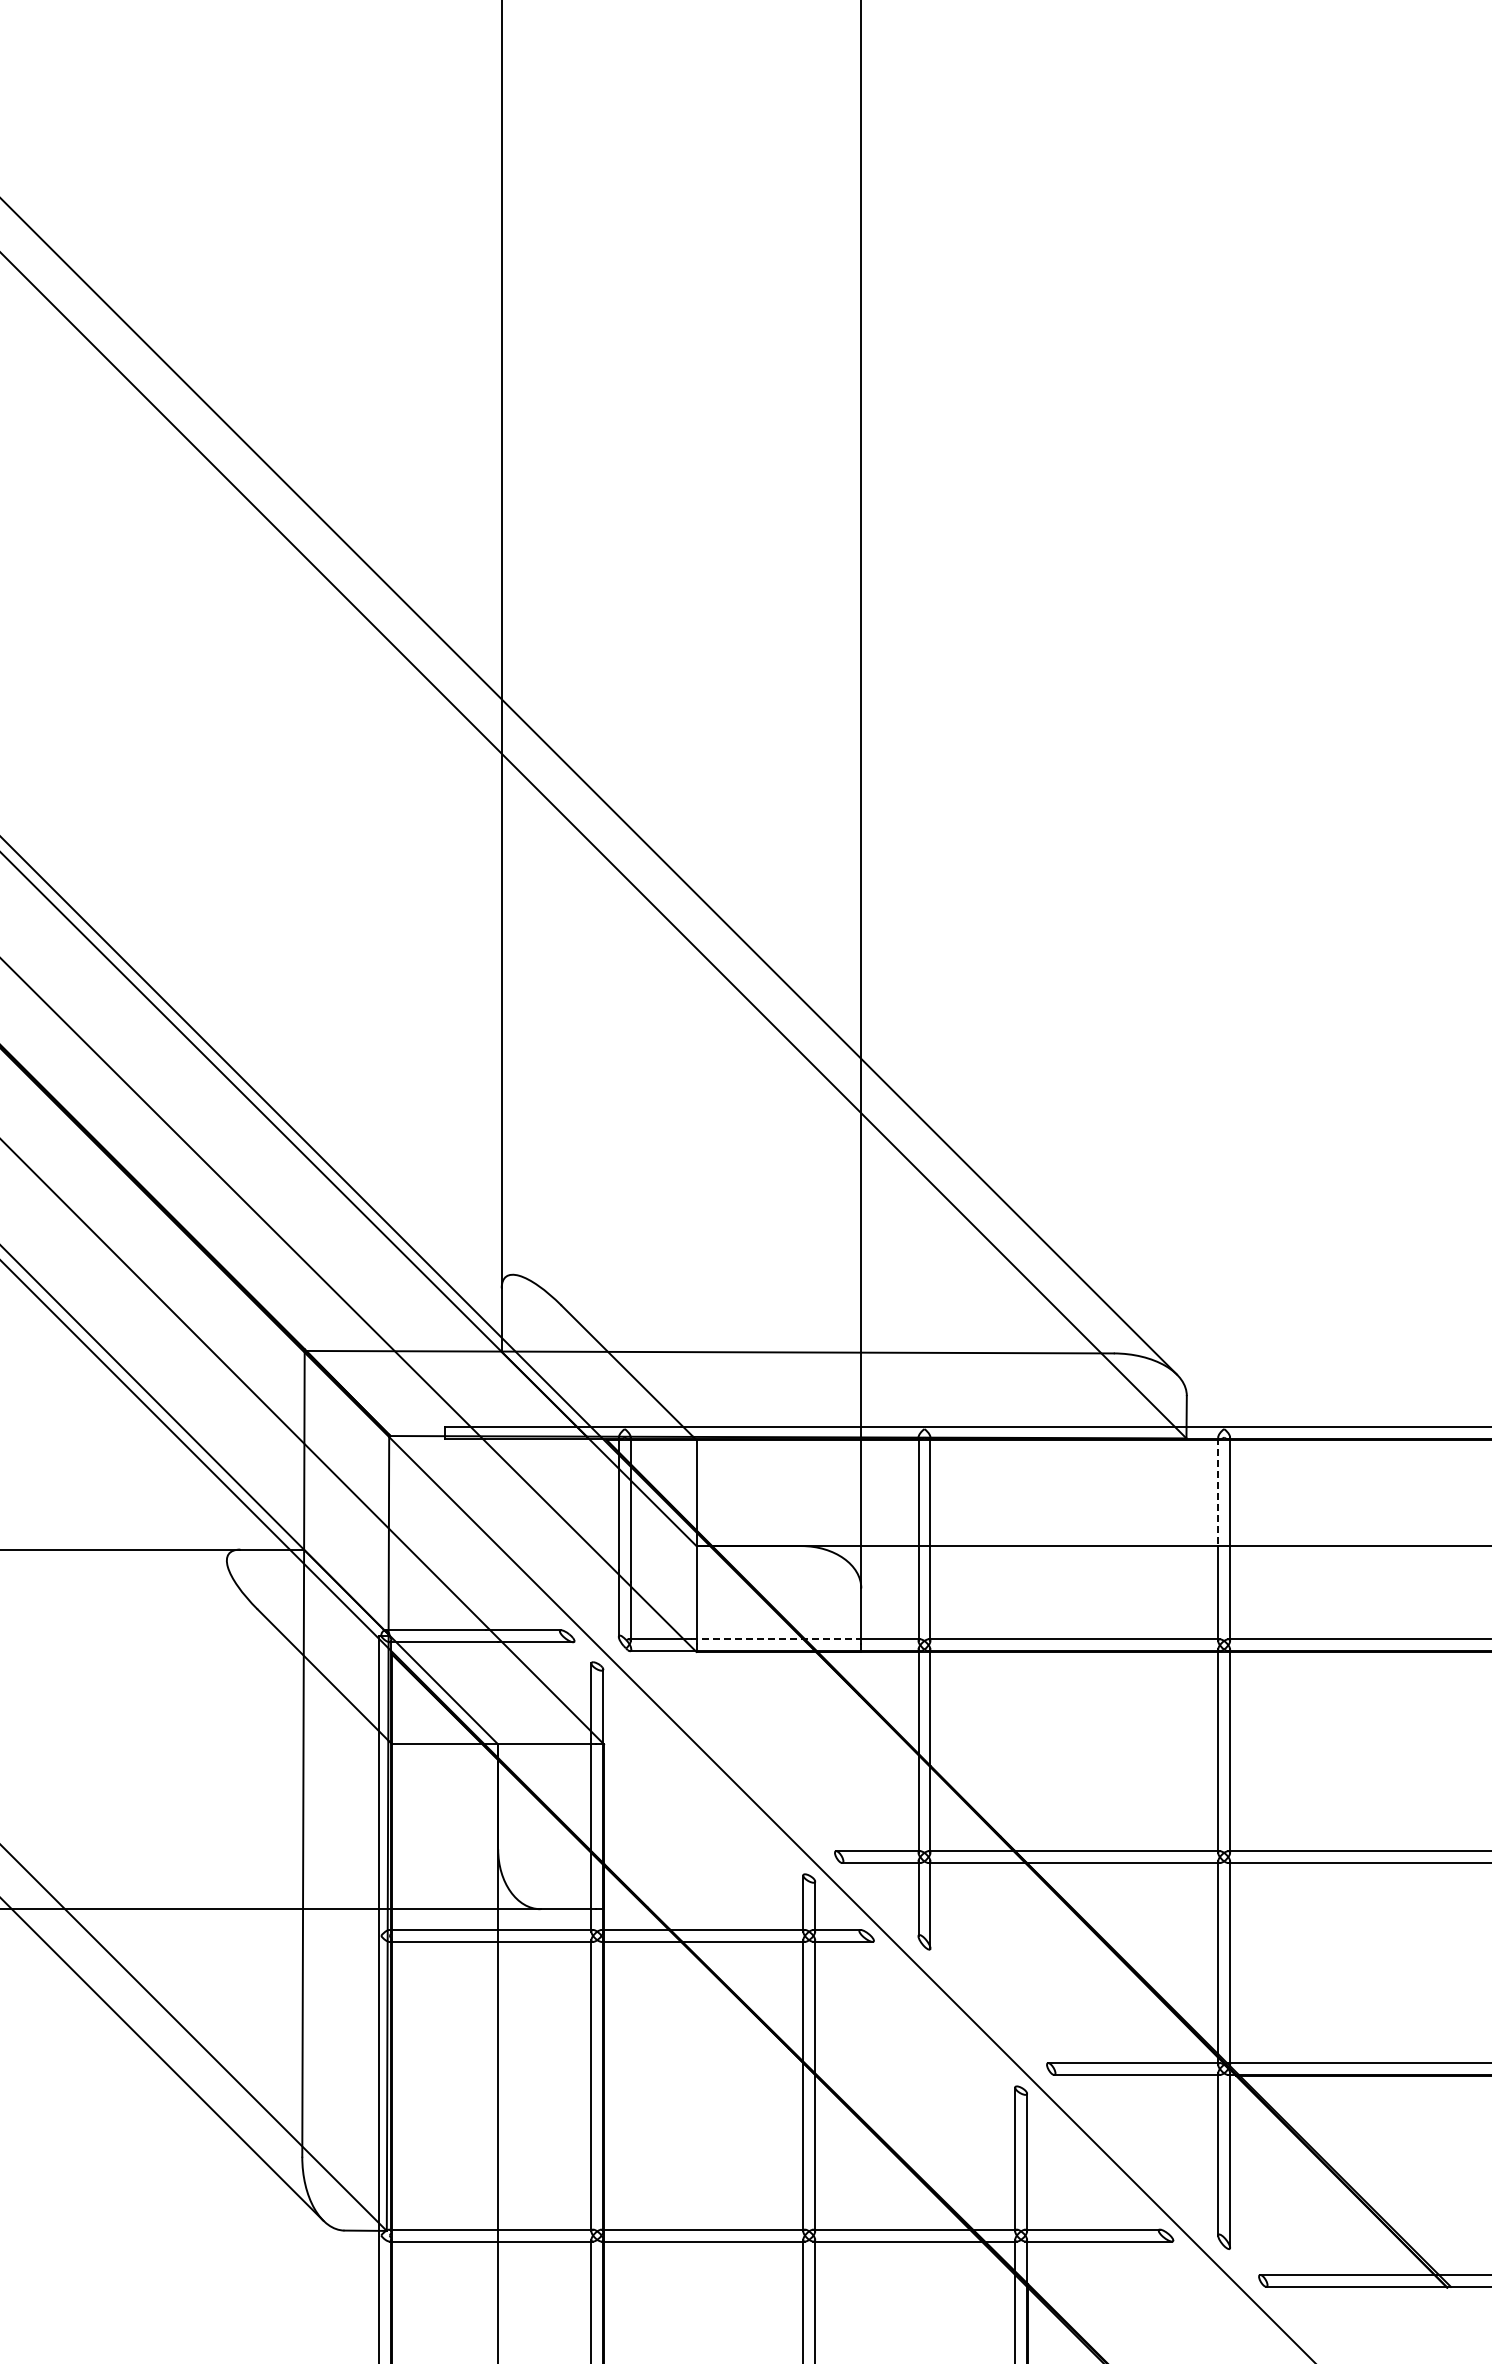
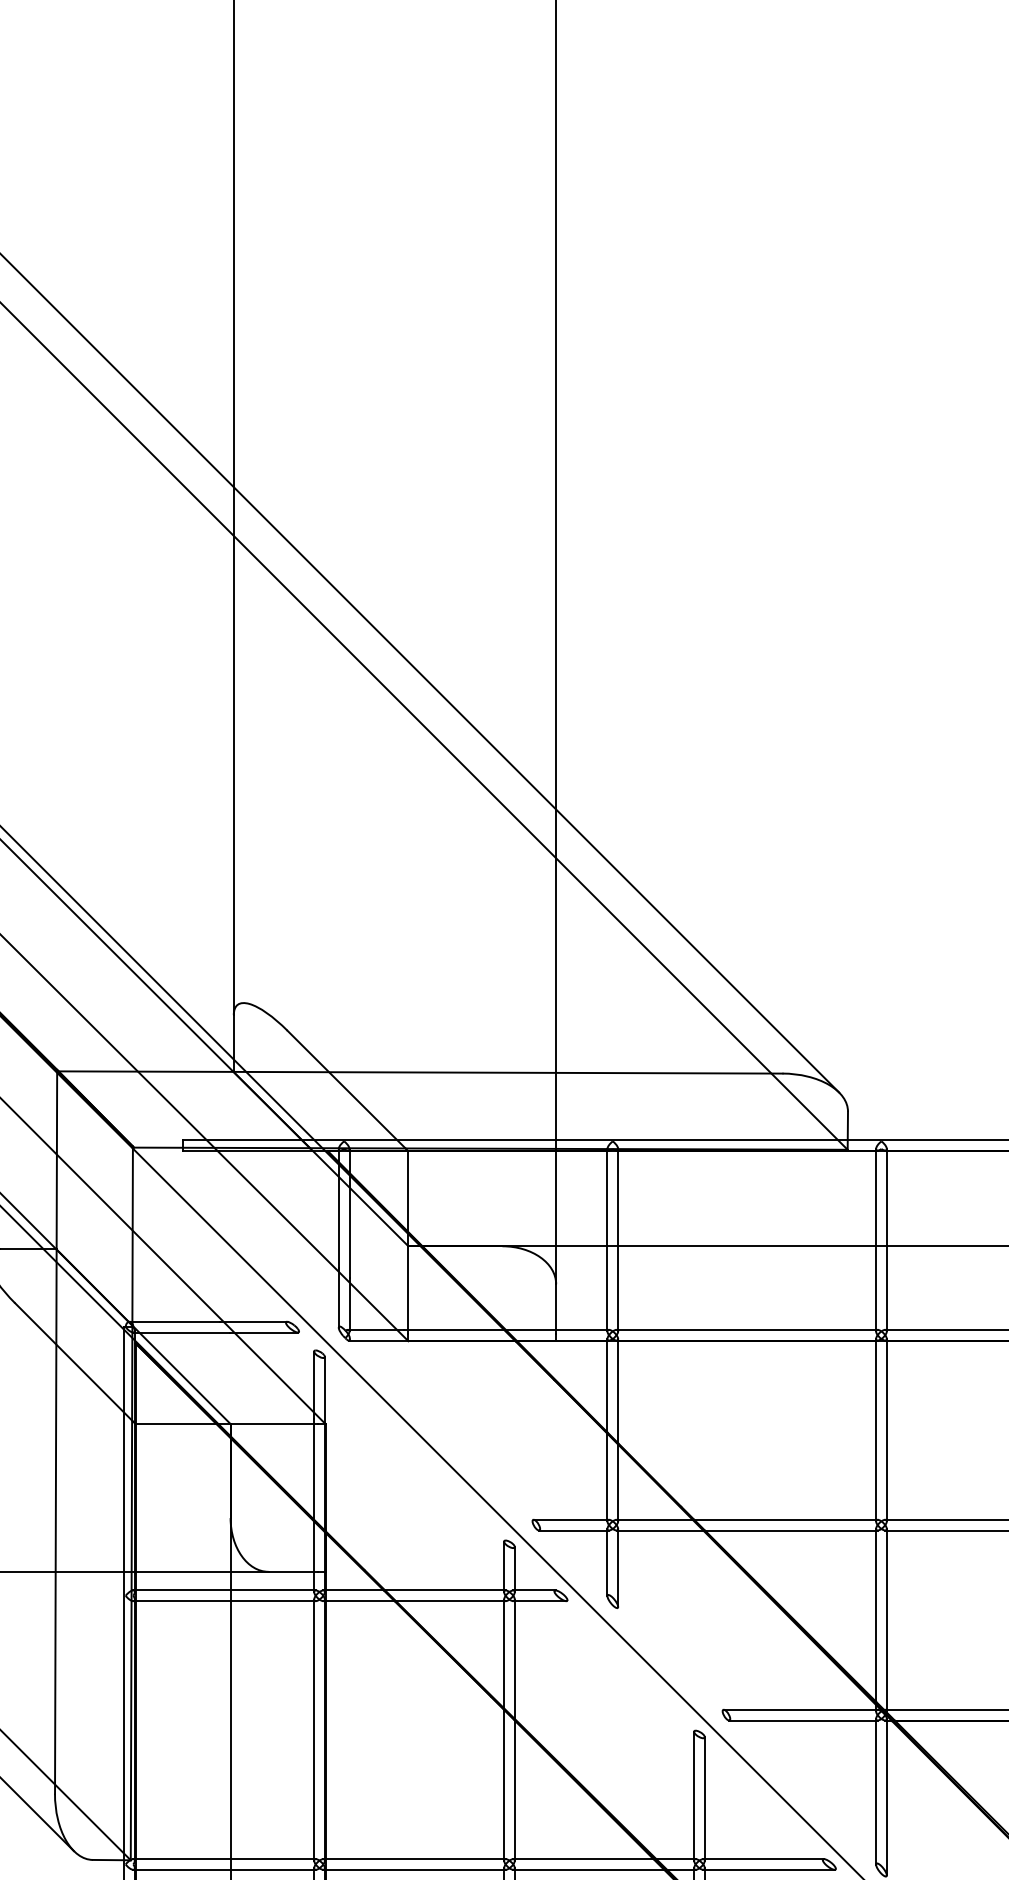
line: (1218, 1492) -> (876, 1198), dashed -> solid
line: (776, 1639) -> (480, 1330), dashed -> solid

